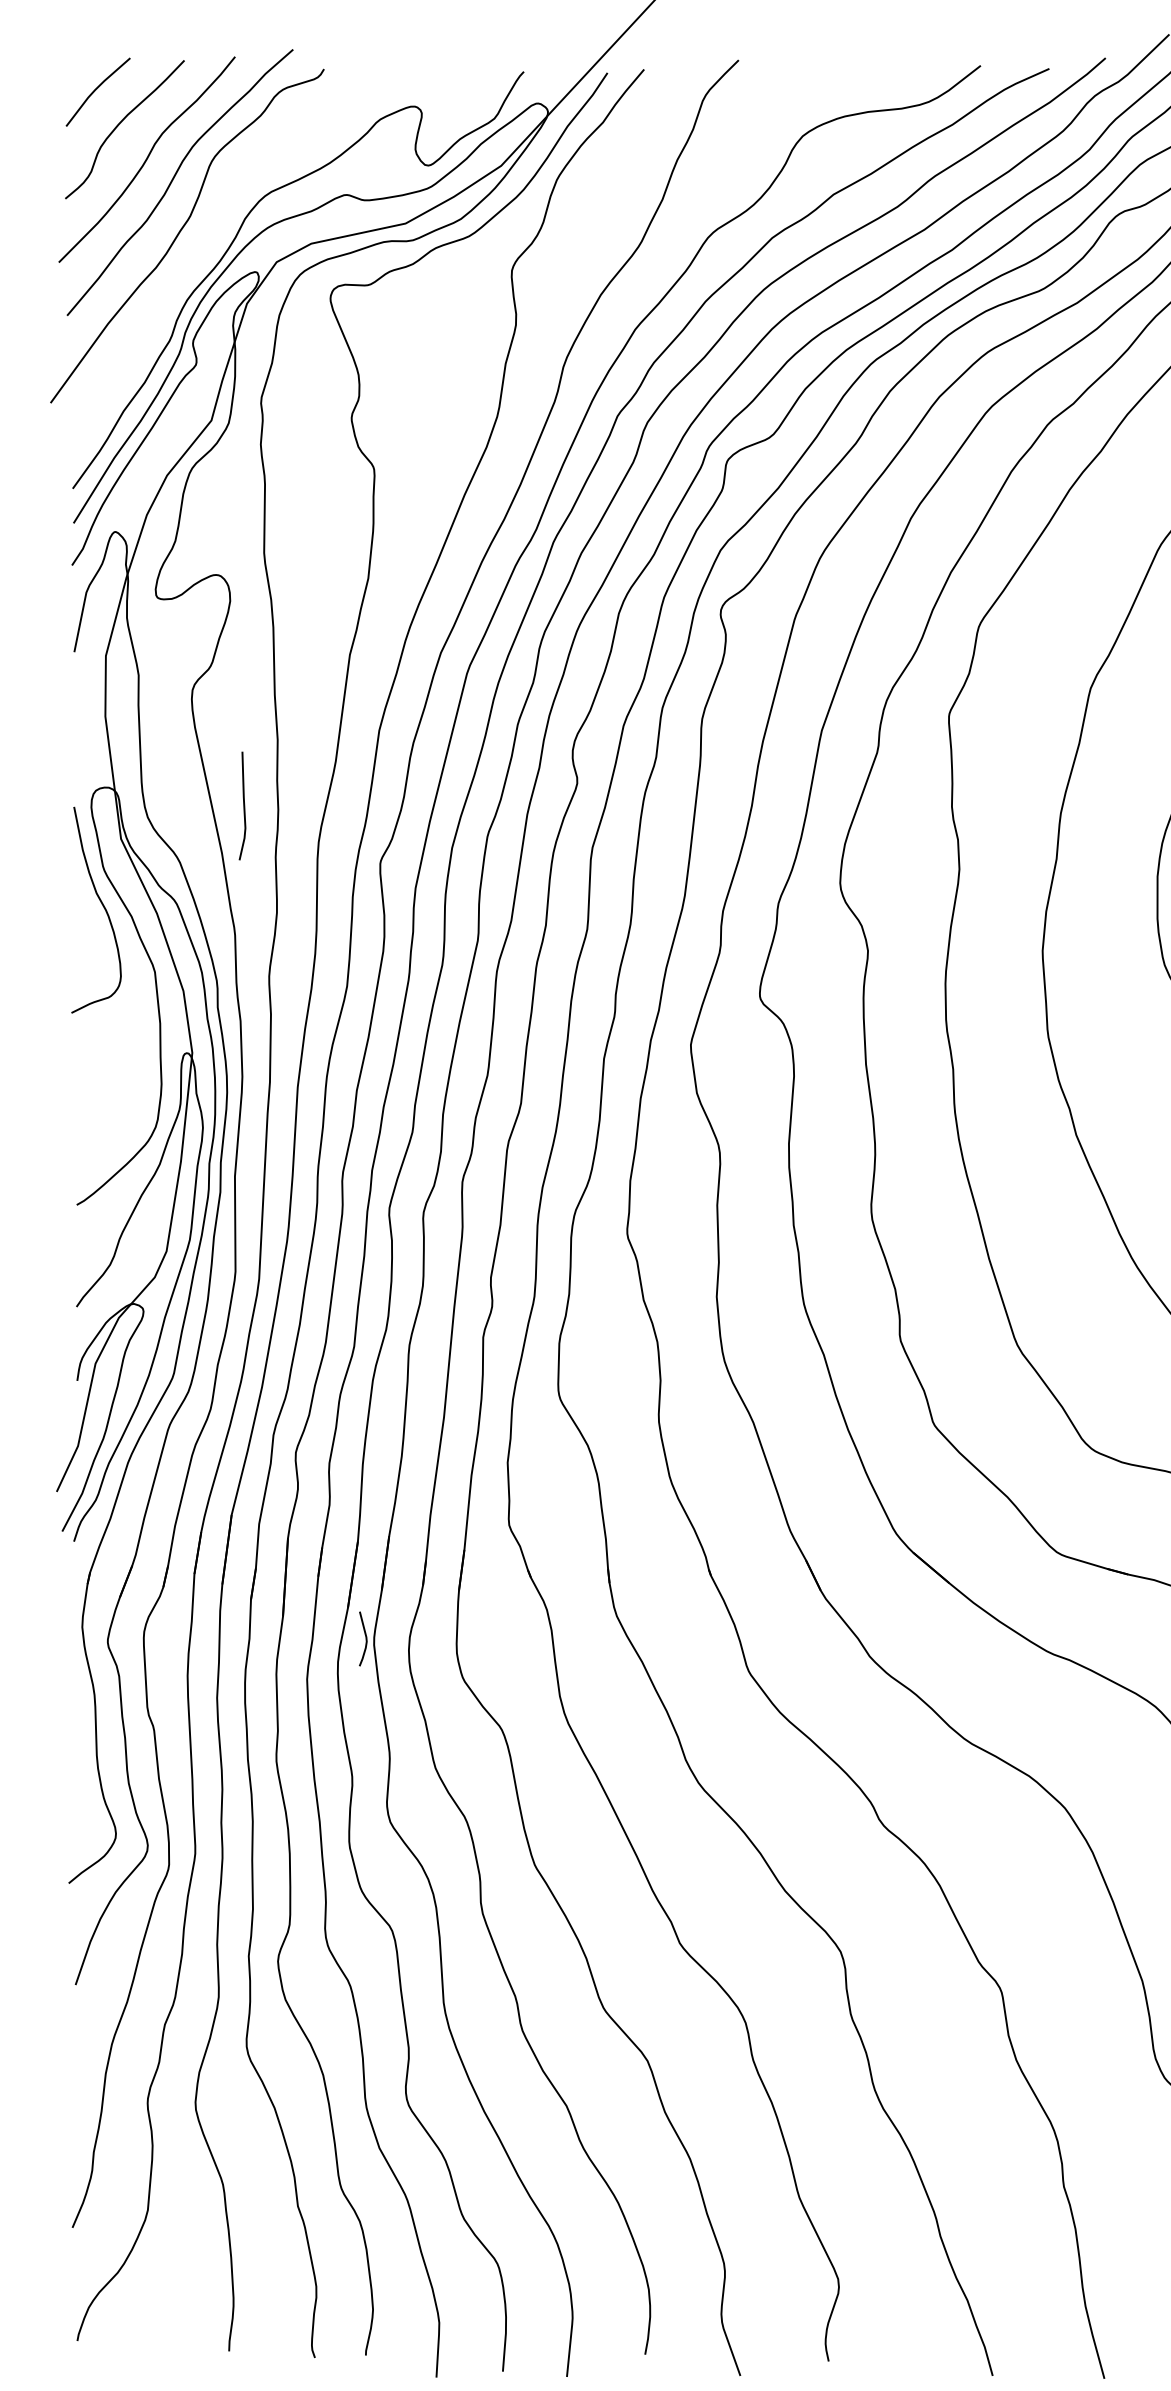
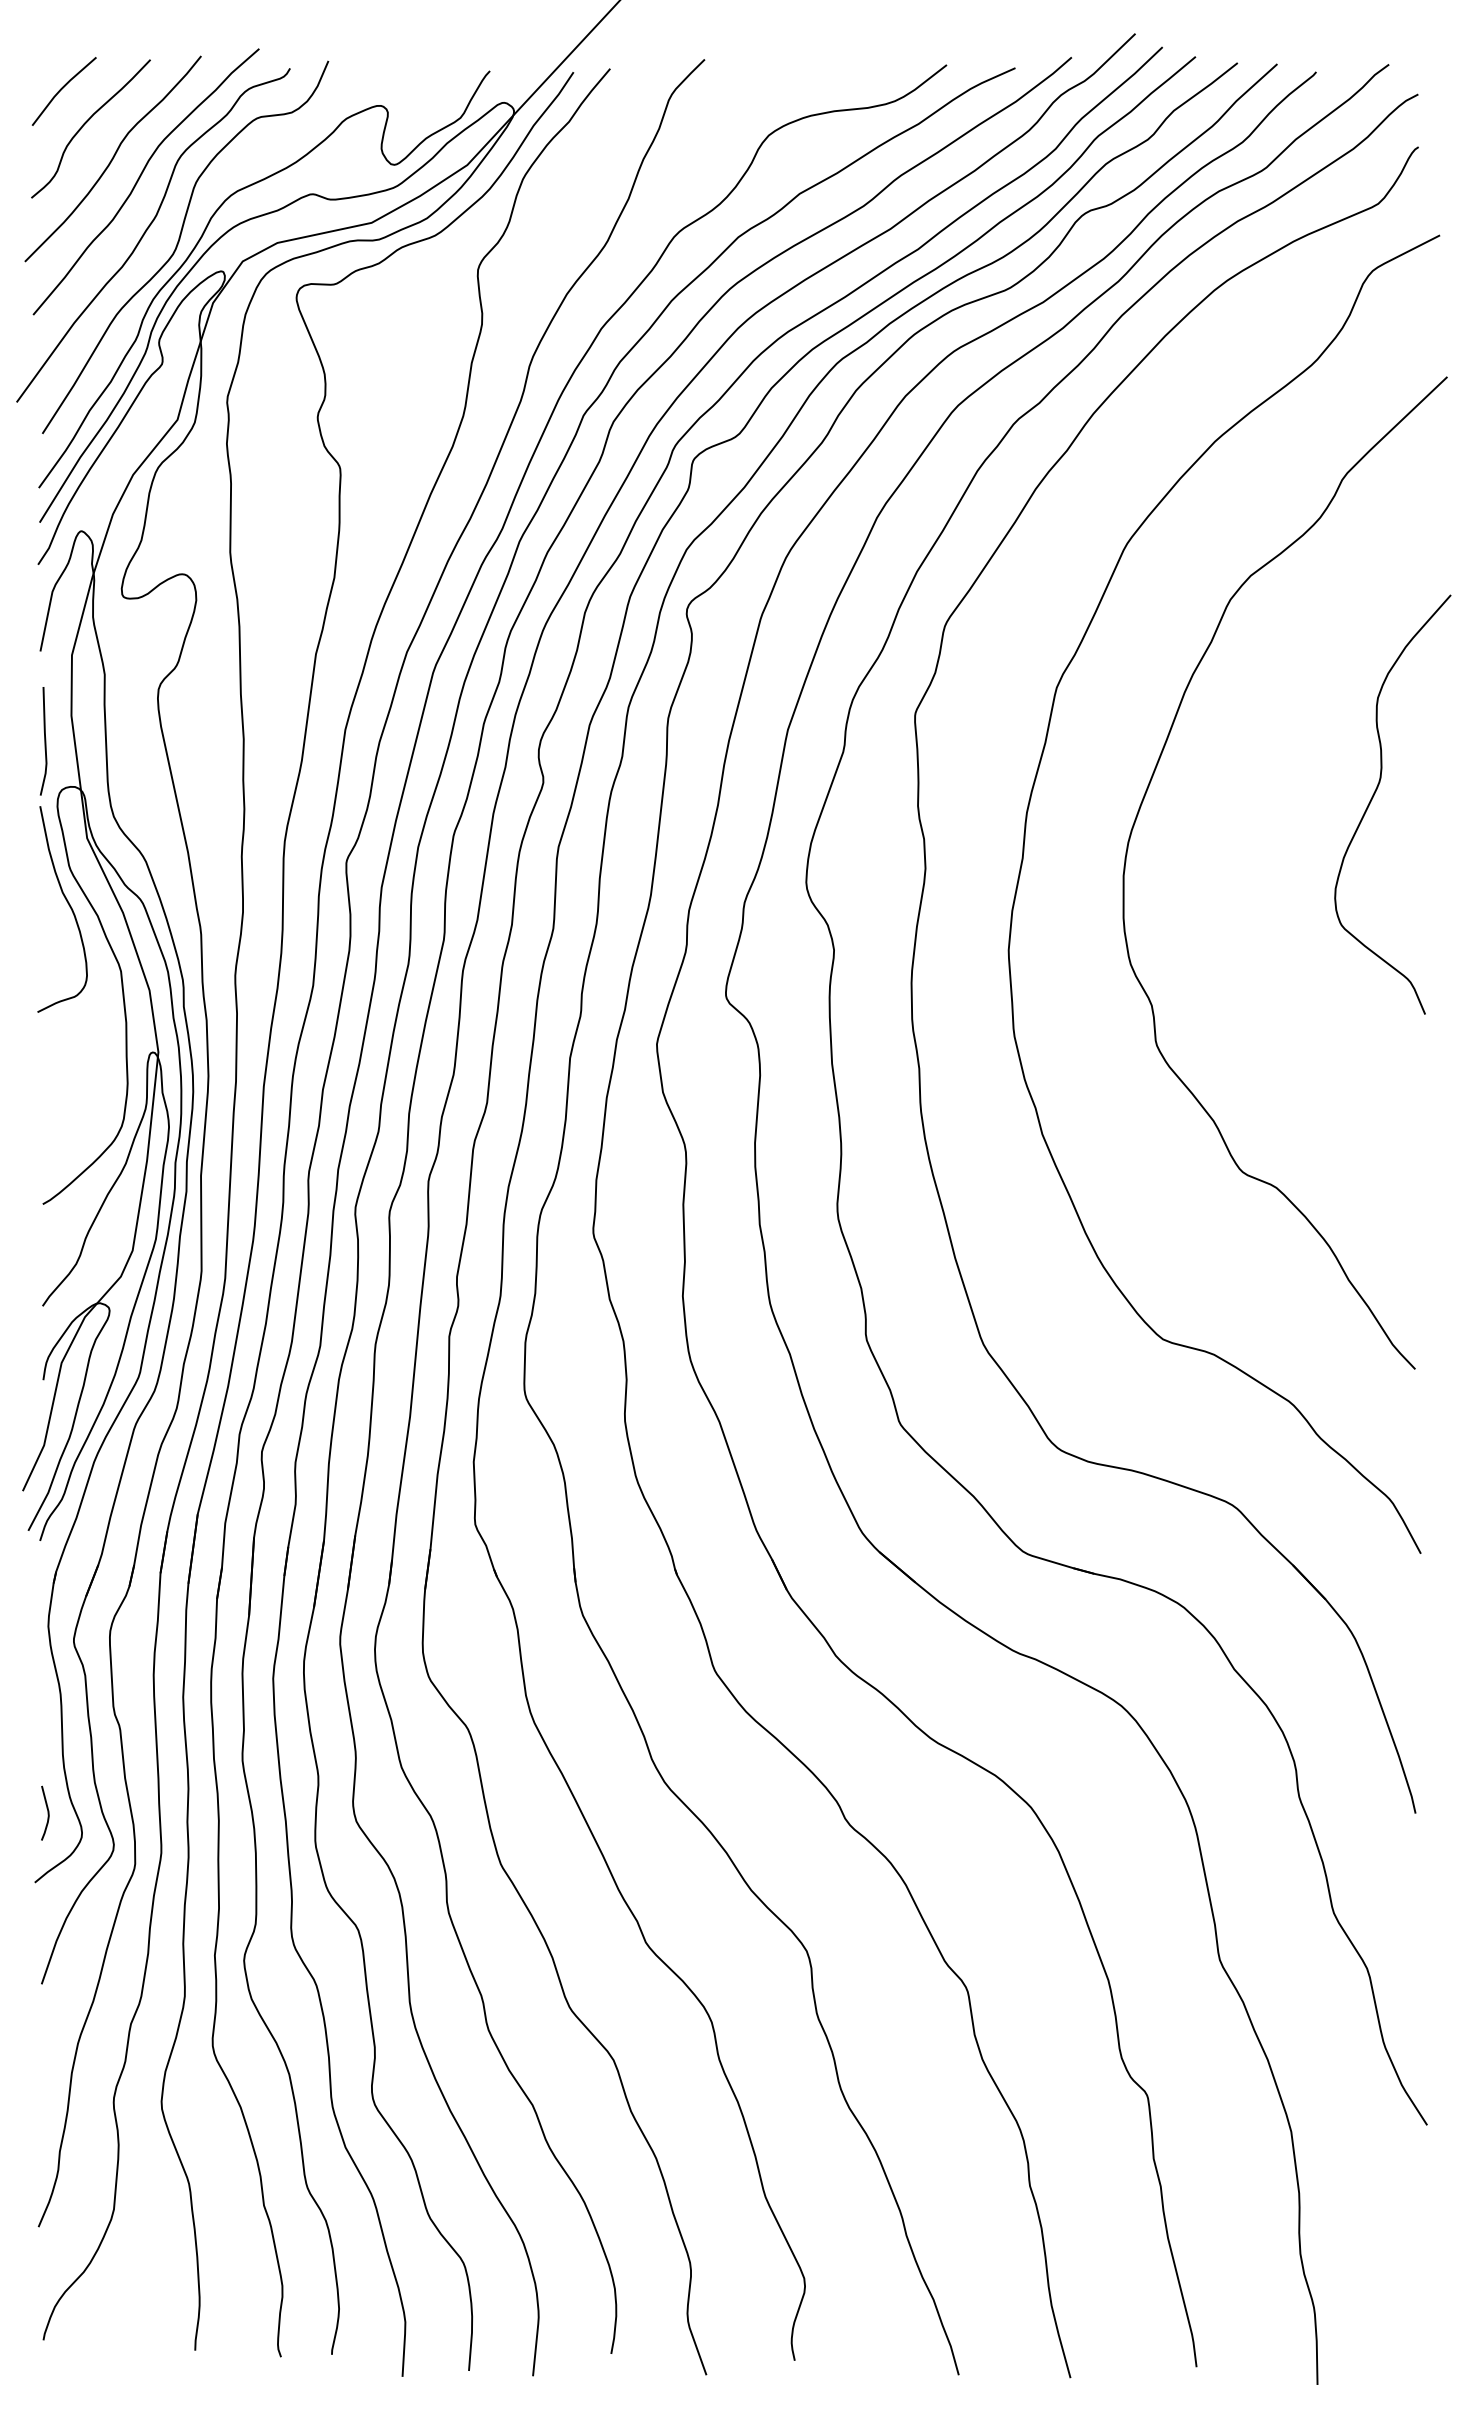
curve: (212, 246) -> (178, 245), added
line: (243, 806) -> (44, 741), moved
curve: (365, 1638) -> (47, 1812), moved

